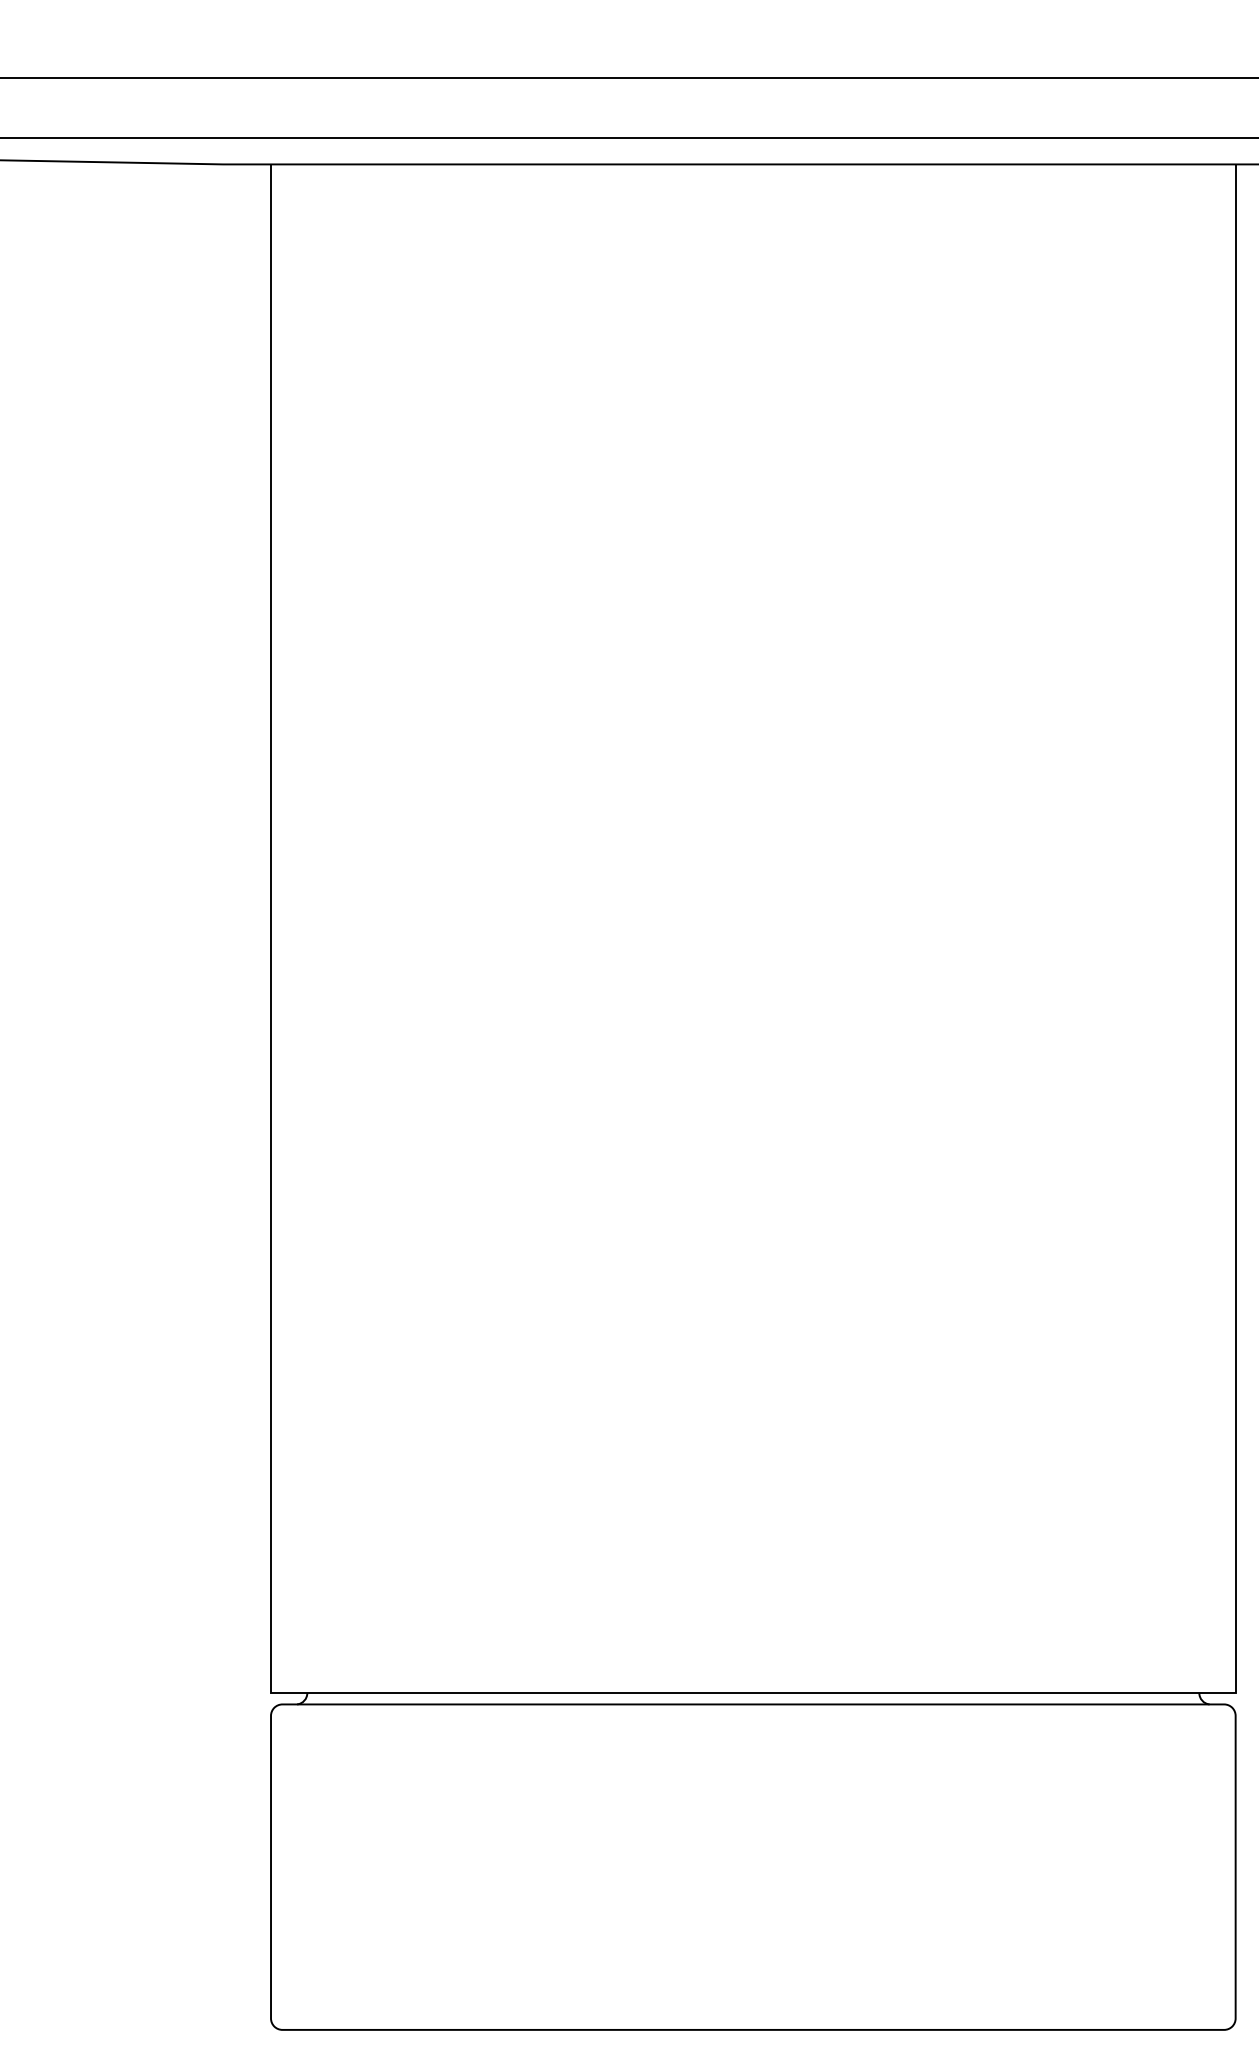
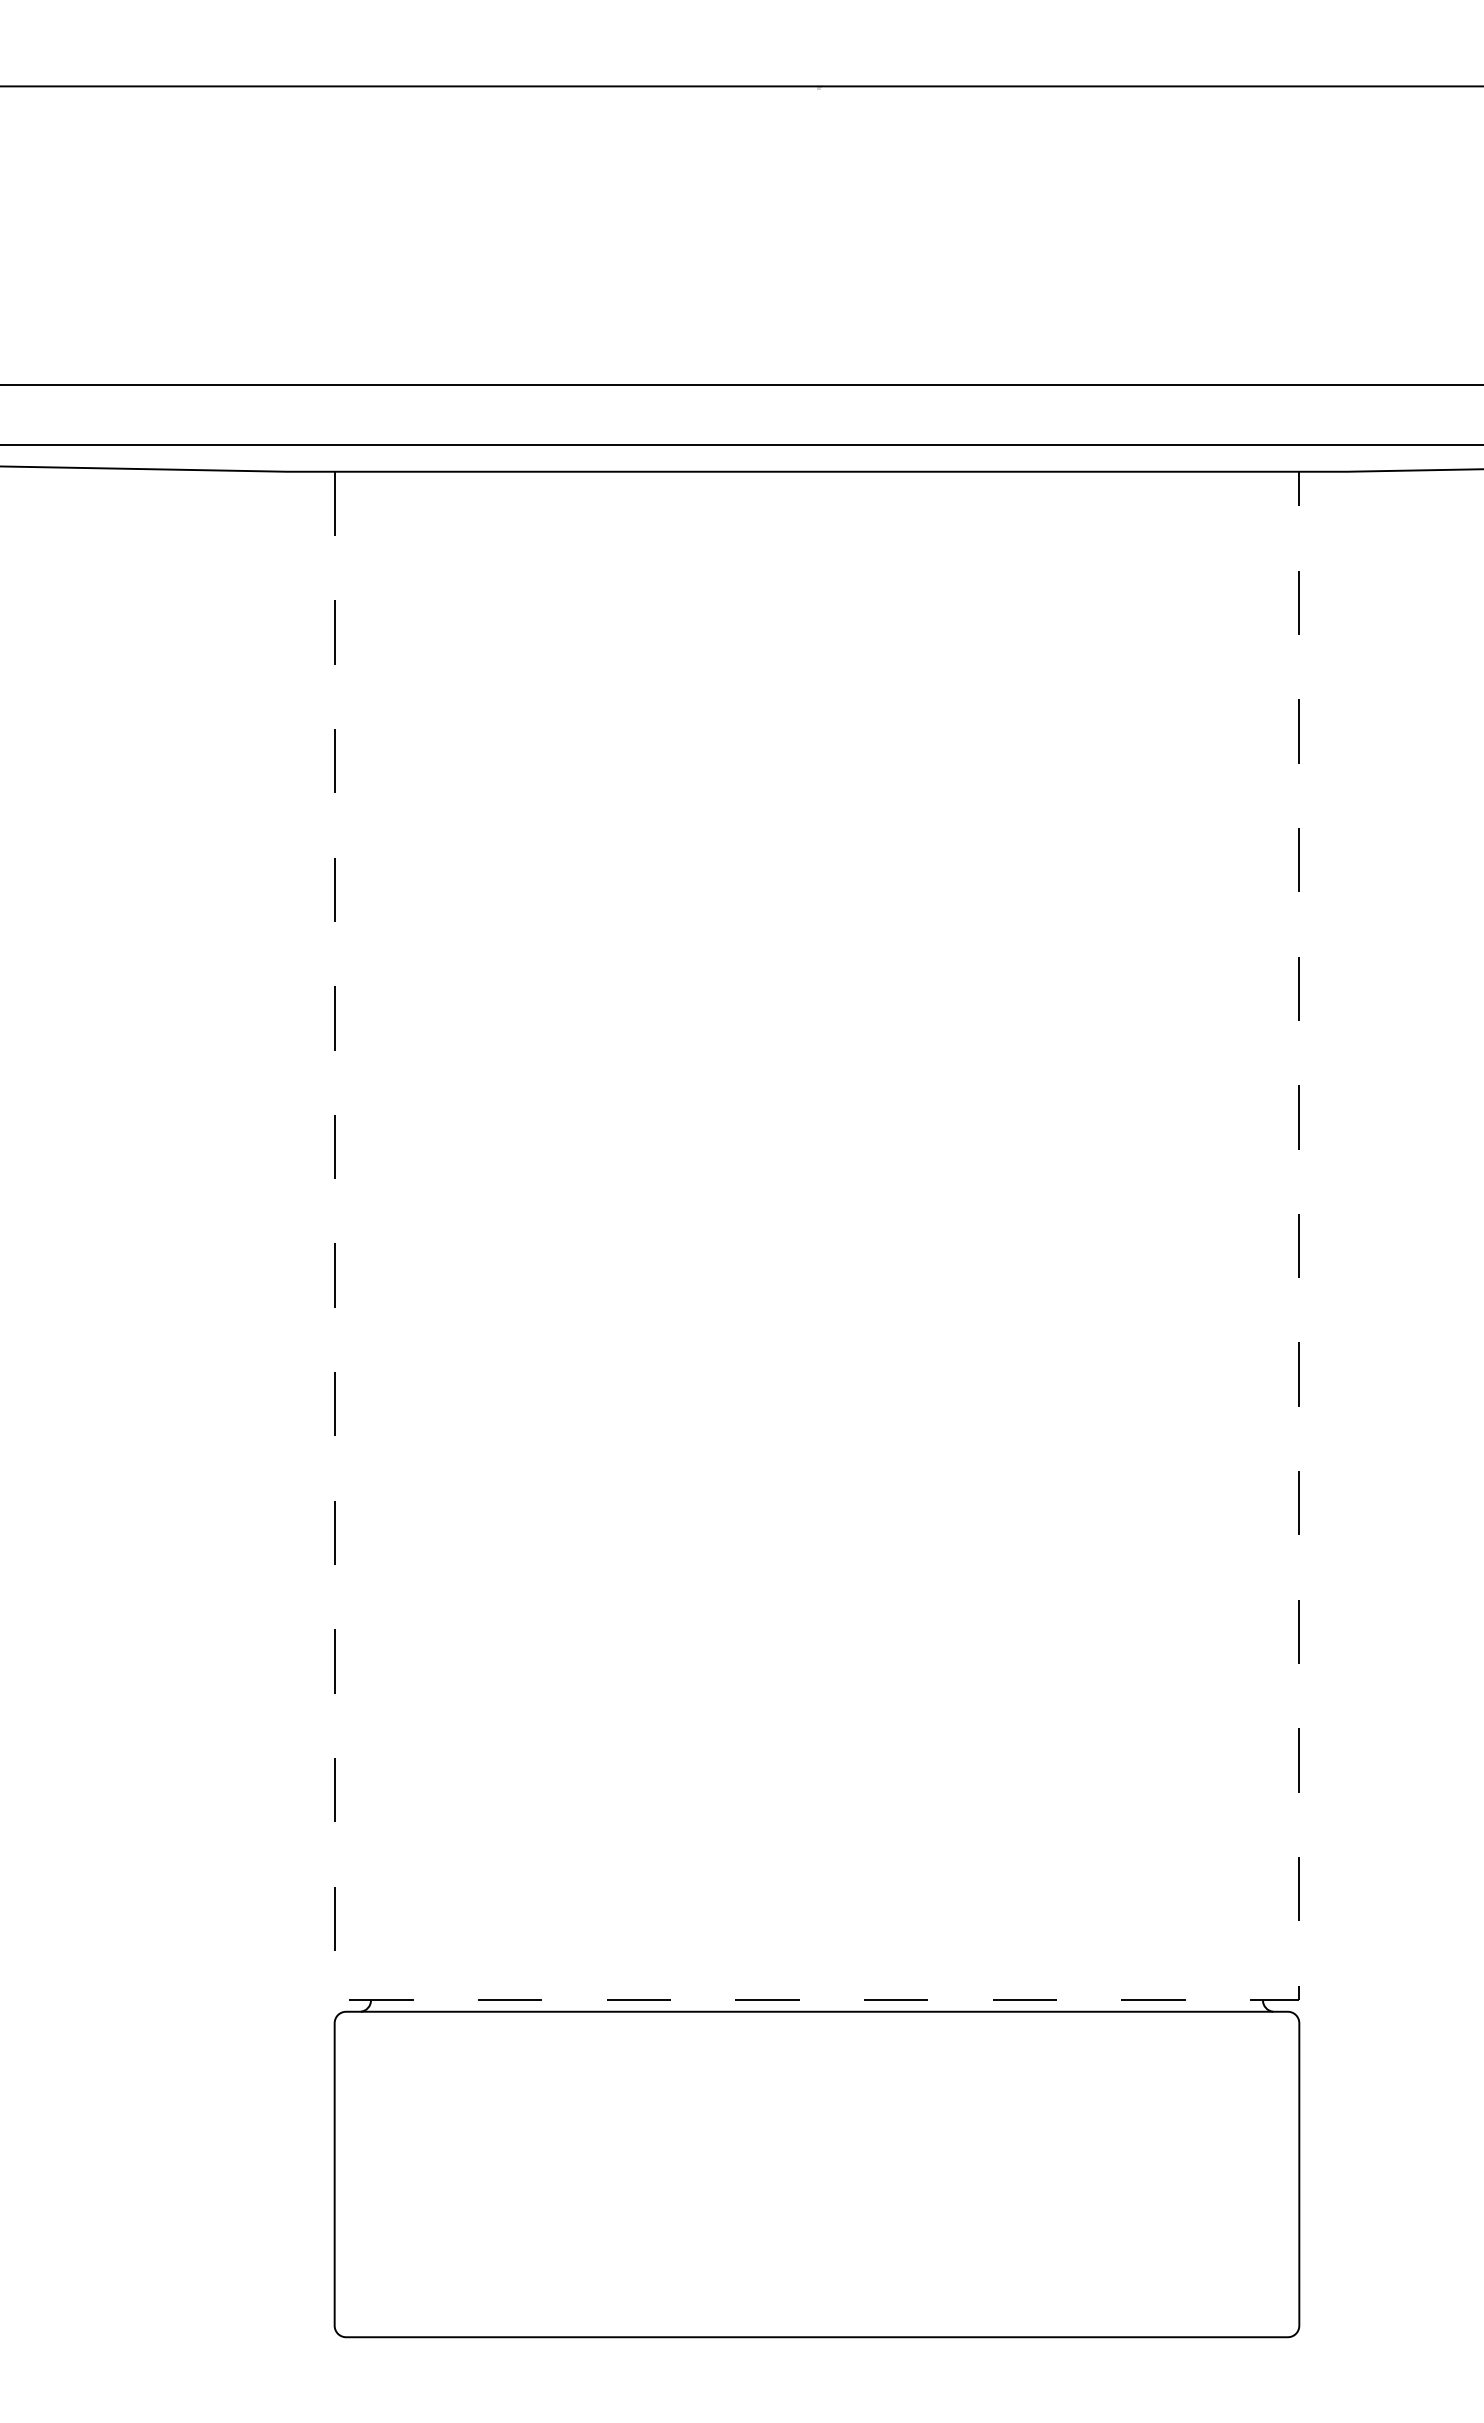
line: (753, 1693) -> (817, 2000), solid -> dashed

